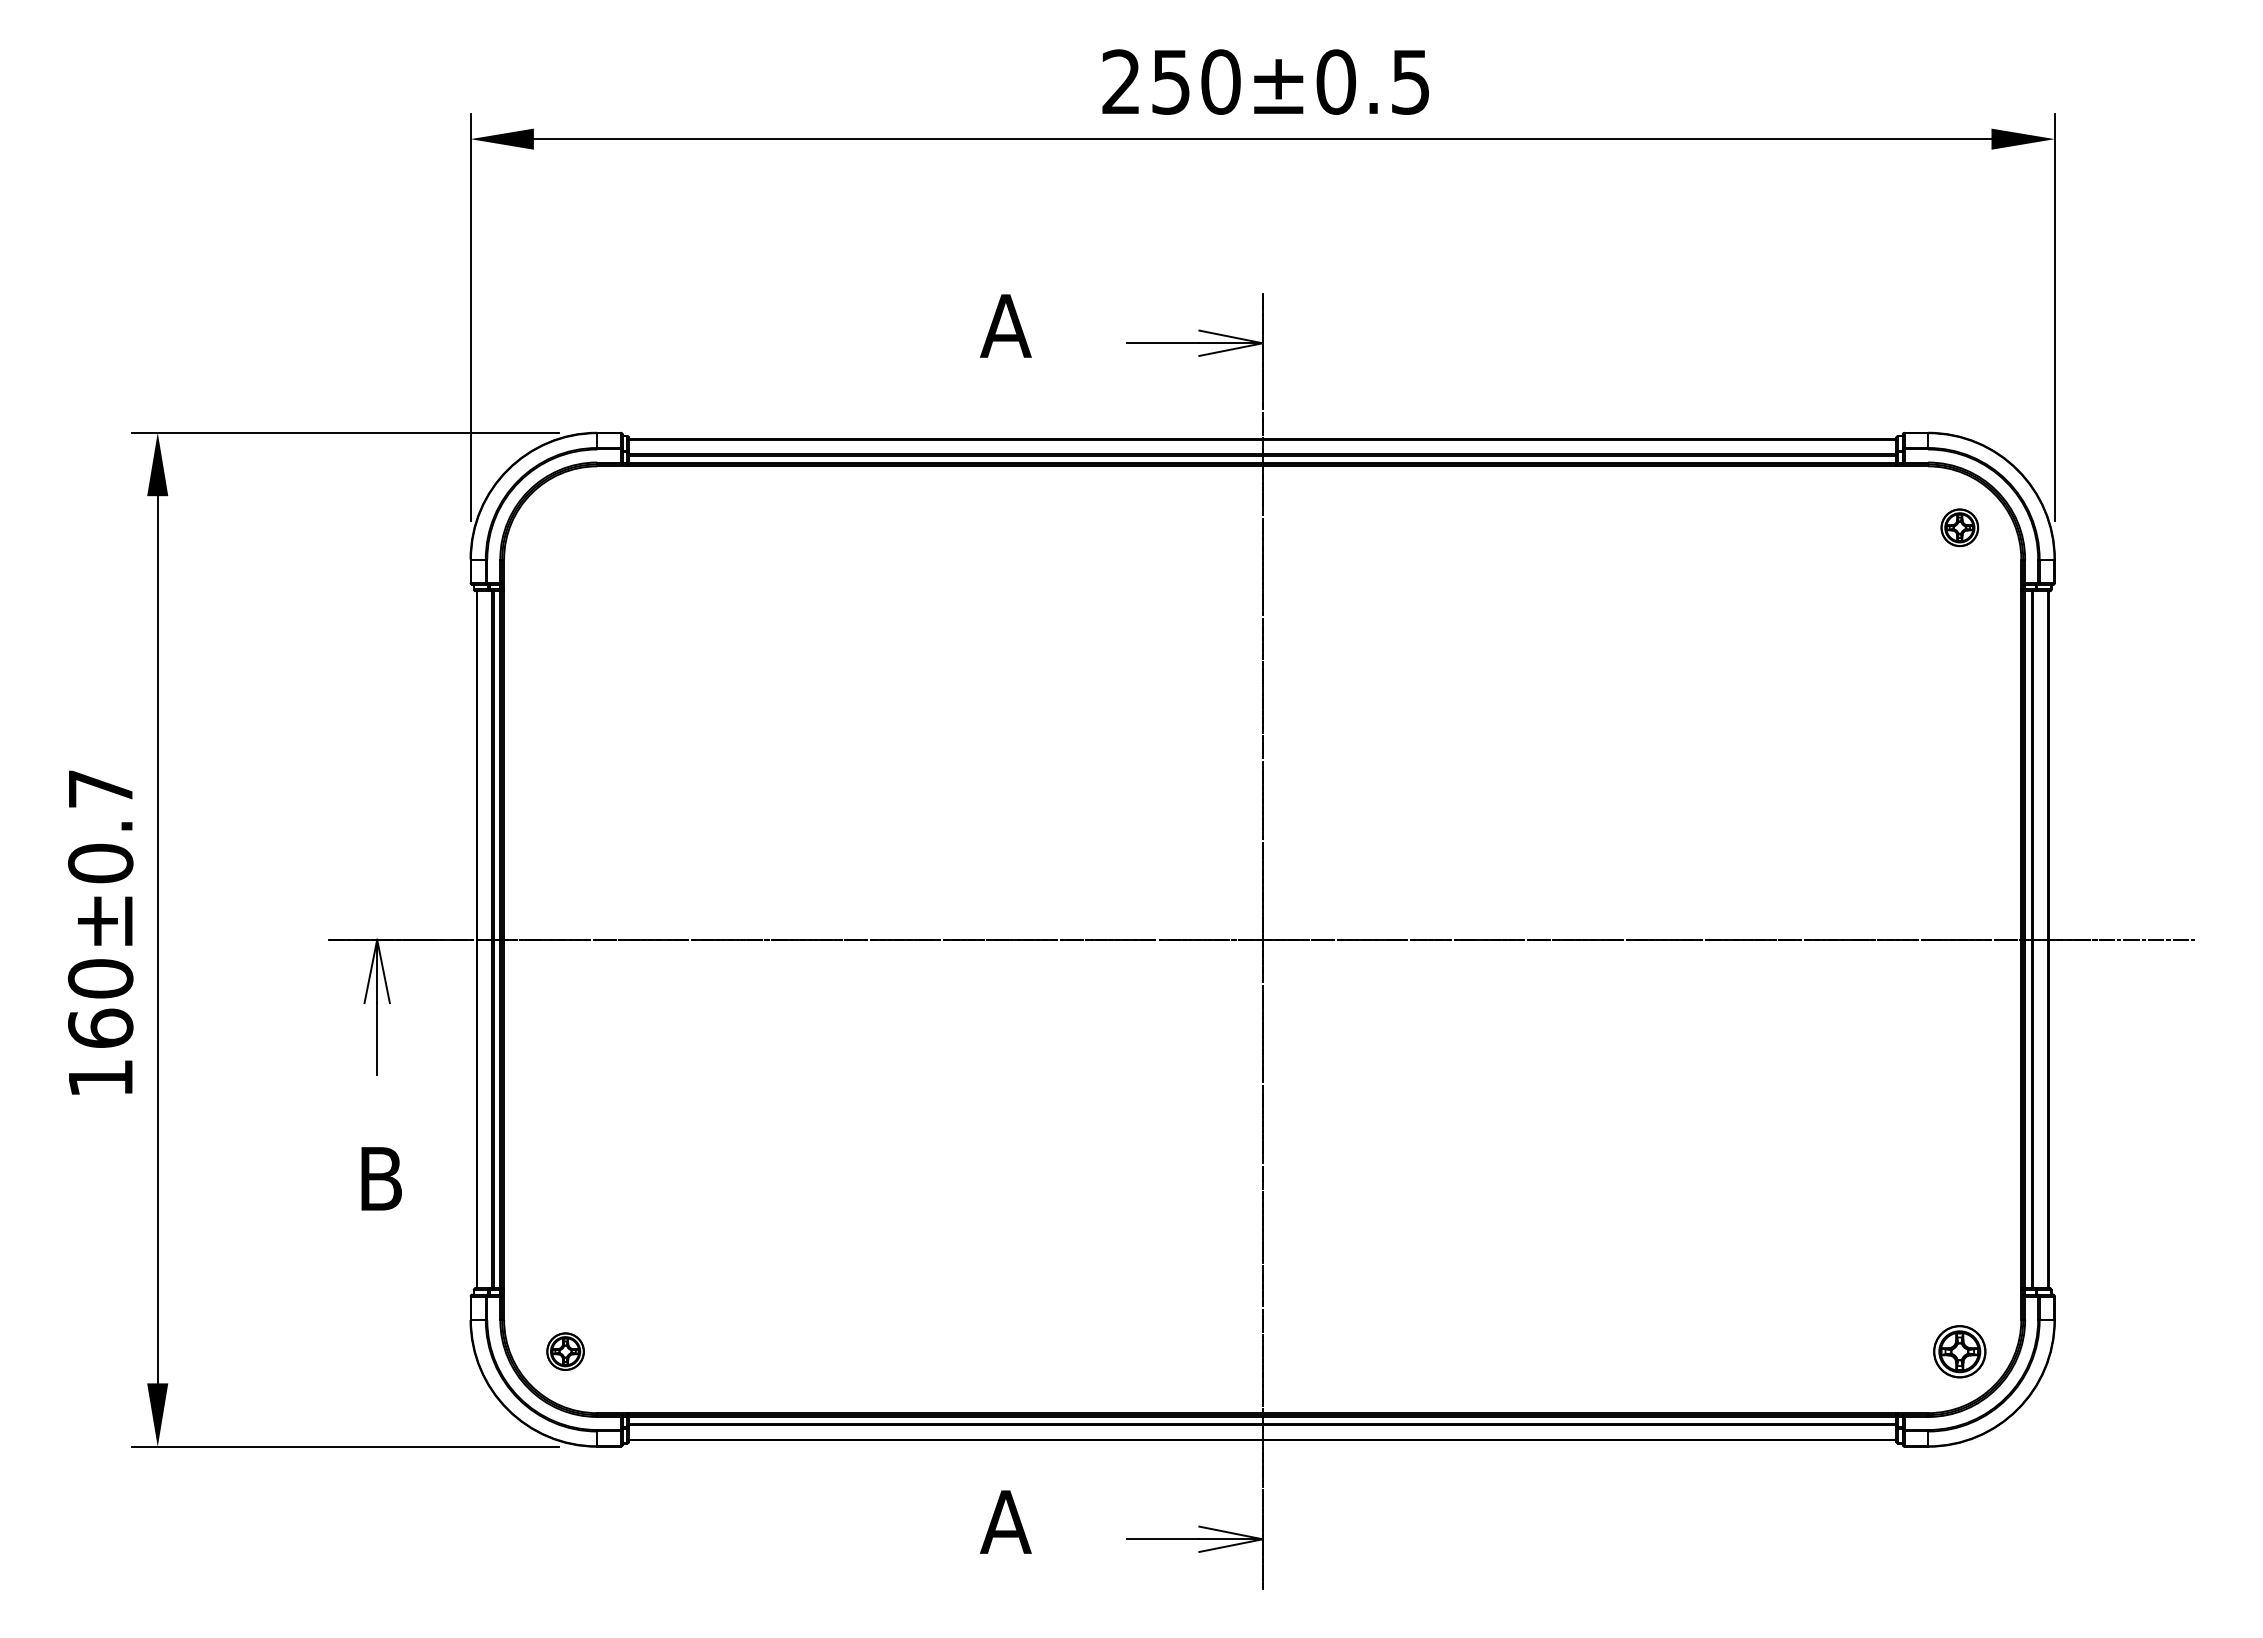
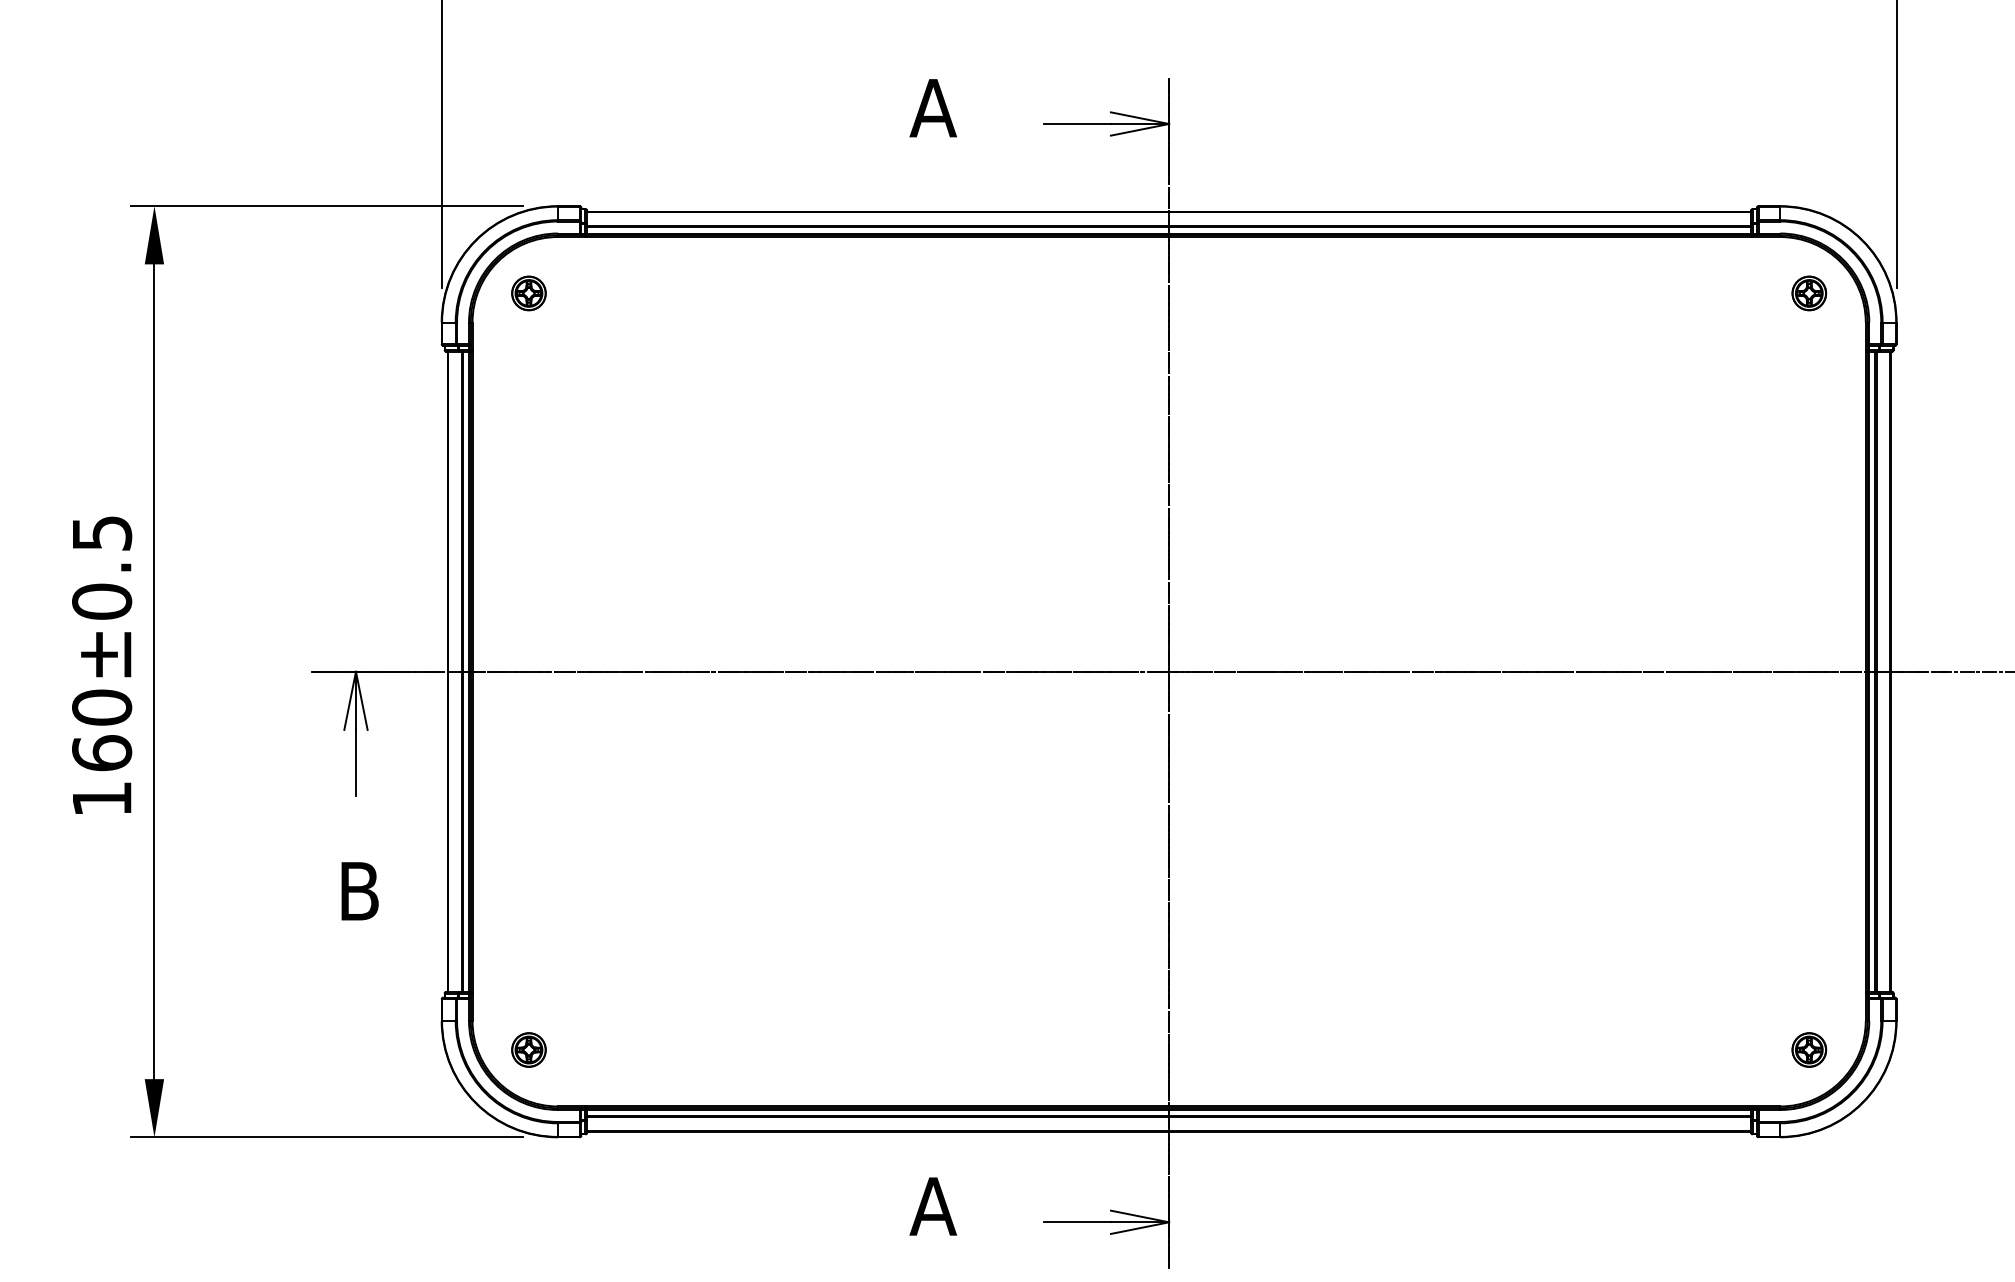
part: (565, 527) -> (528, 293), added
text: (101, 788) -> (102, 532), 160±0.7 -> 160±0.5
part: (1959, 1351) -> (1809, 1049), size x0.71

